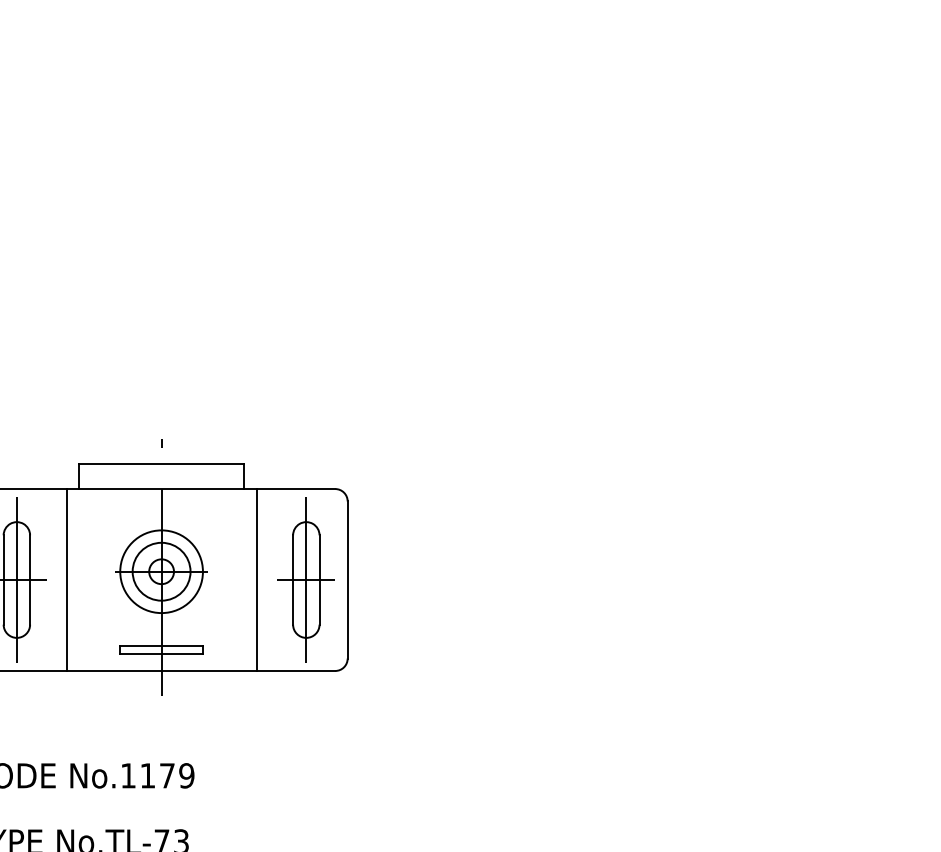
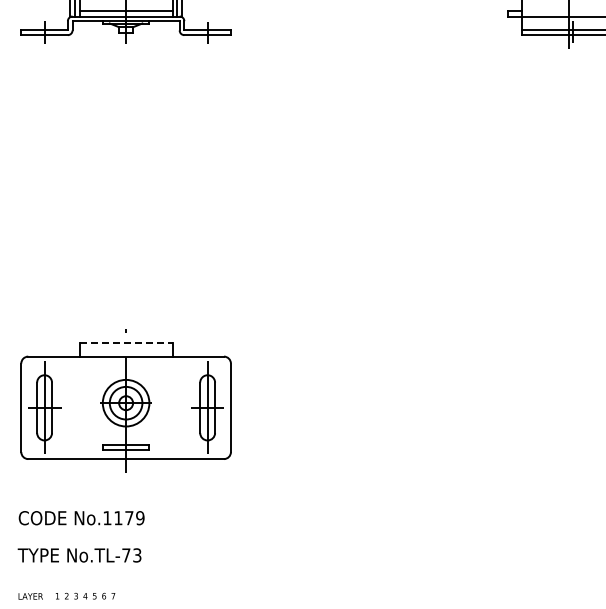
line: (162, 463) -> (126, 342), solid -> dashed
line: (66, 579) -> (72, 407), removed
line: (256, 579) -> (179, 407), removed

